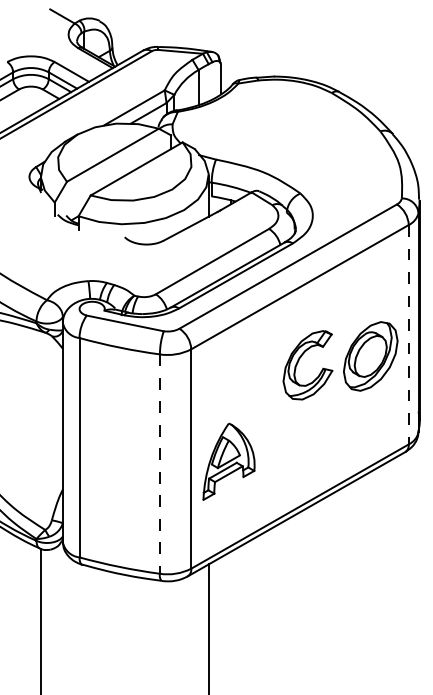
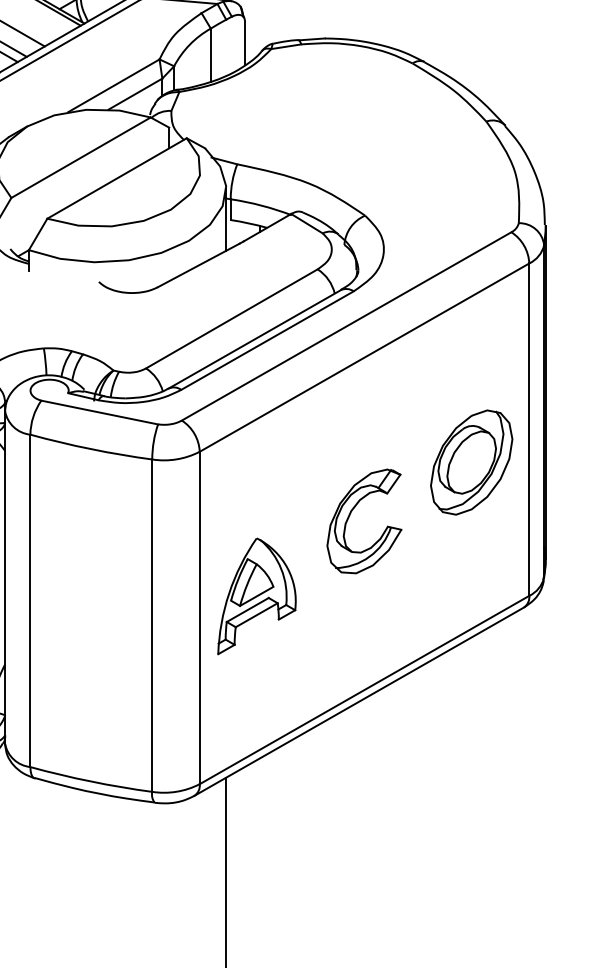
line: (408, 334) -> (528, 429), dashed -> solid
part: (298, 363) -> (350, 518), moved
part: (228, 461) -> (256, 595), moved
line: (159, 464) -> (151, 626), dashed -> solid

